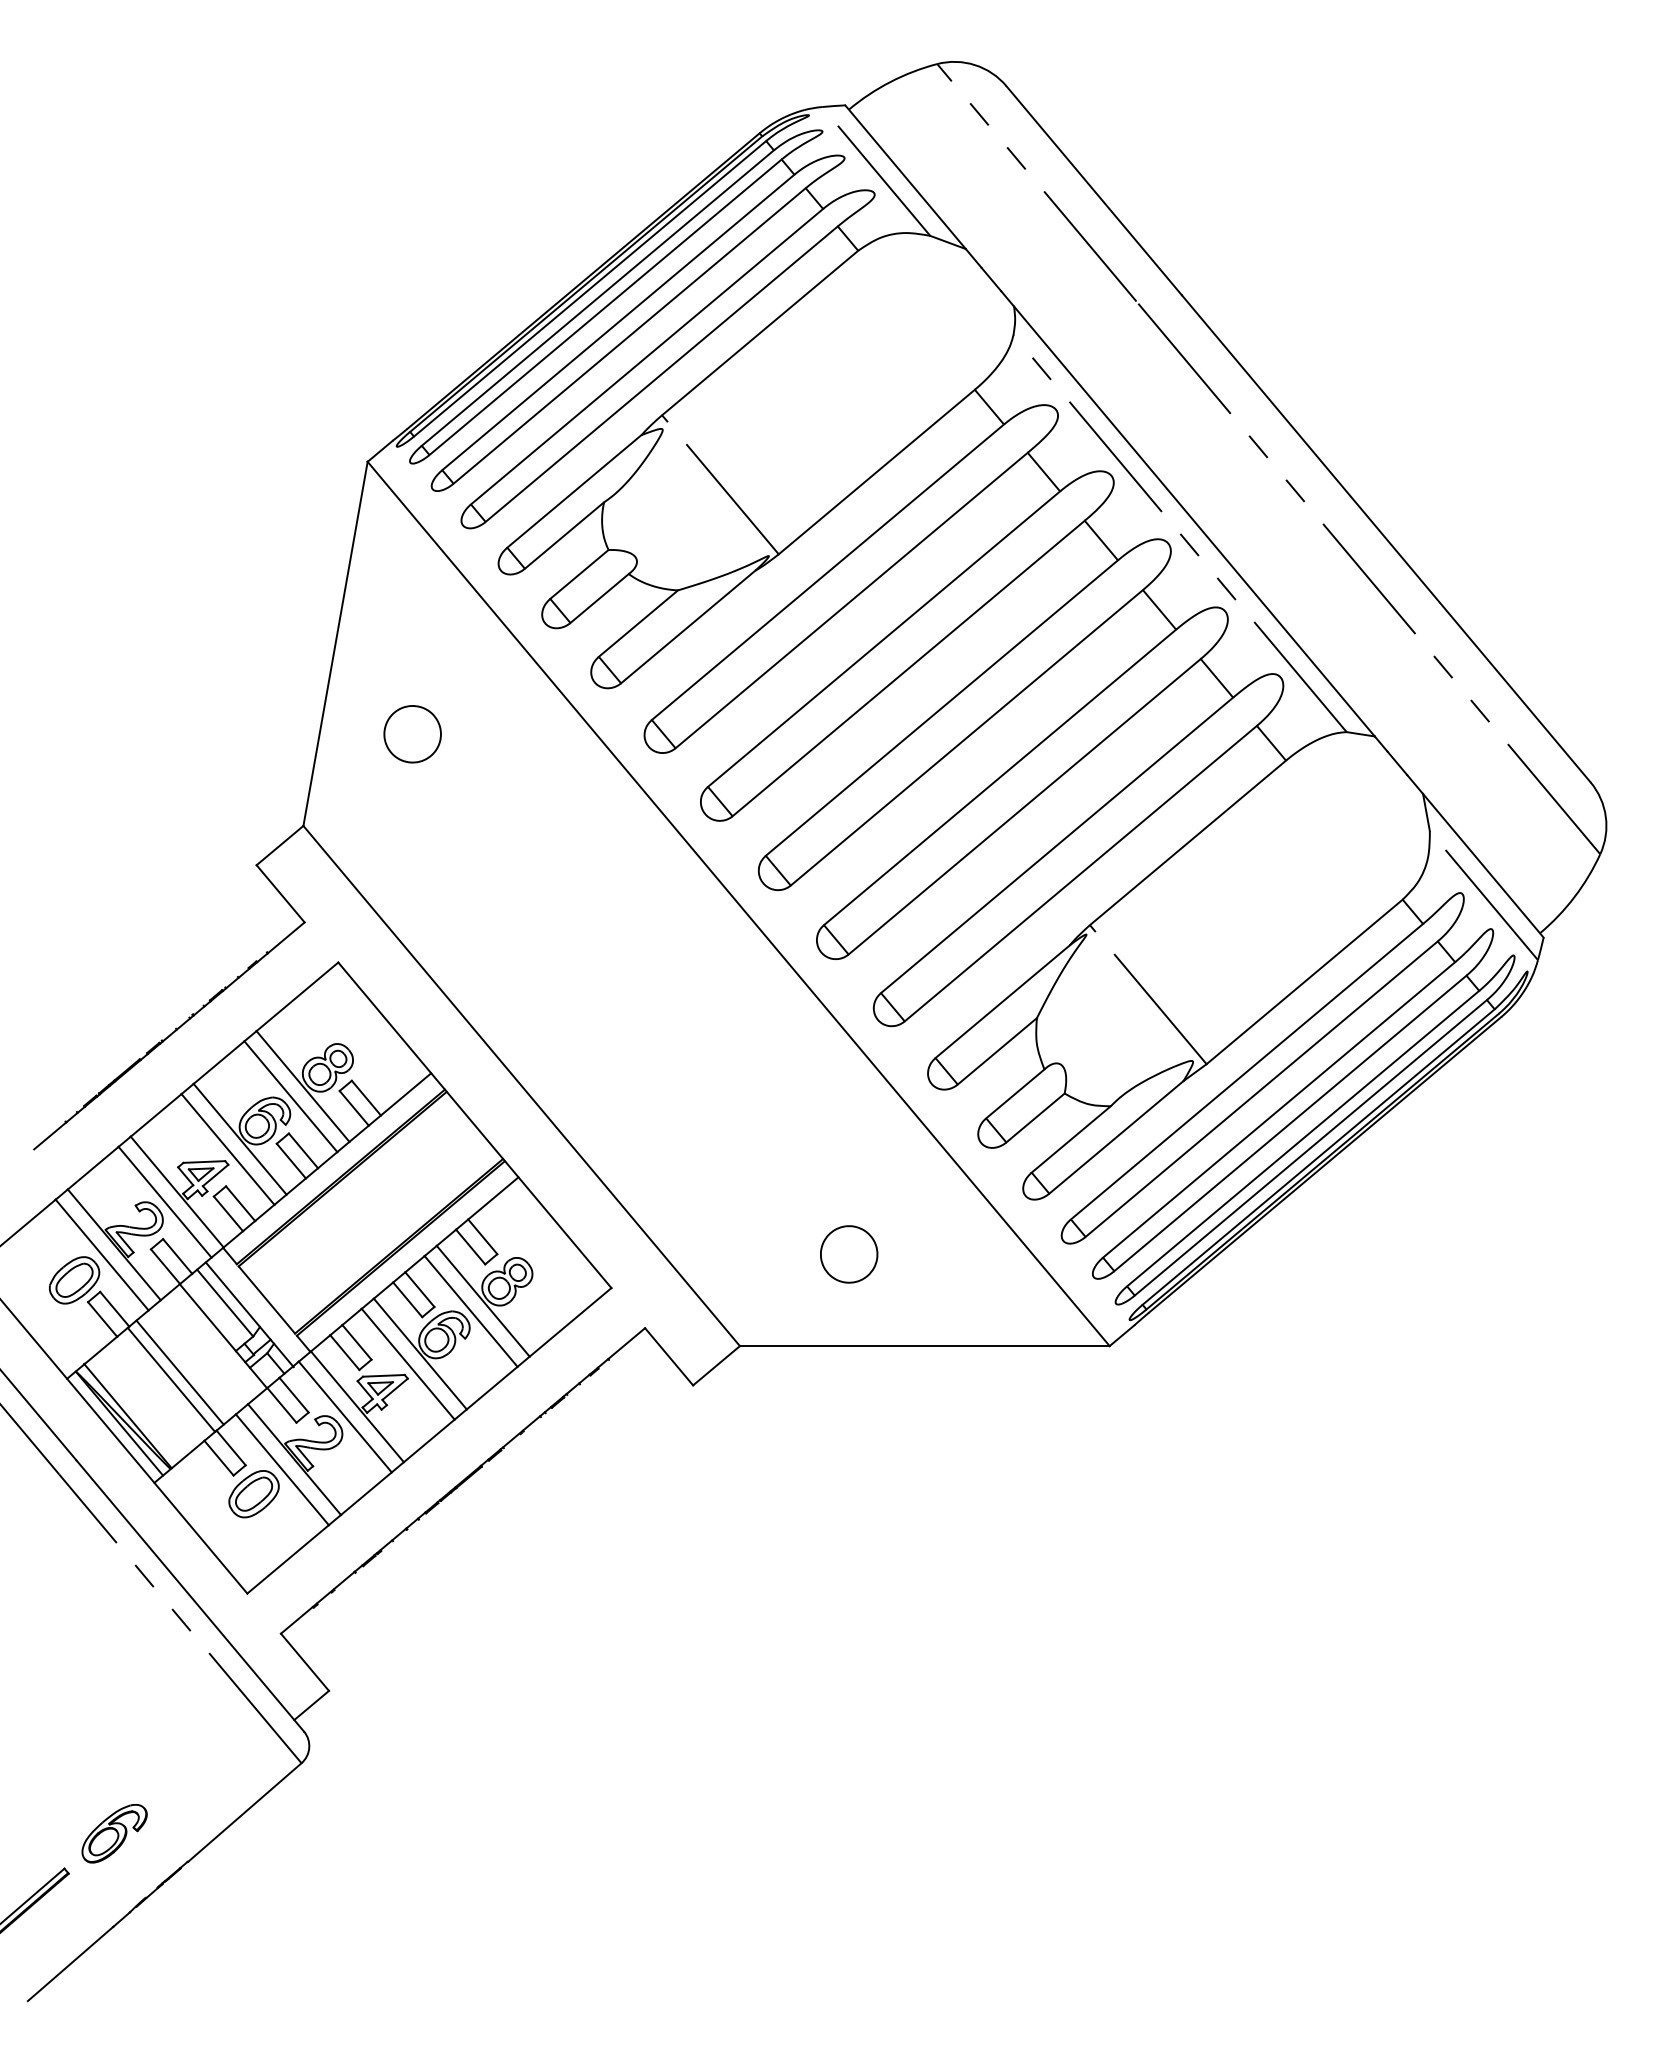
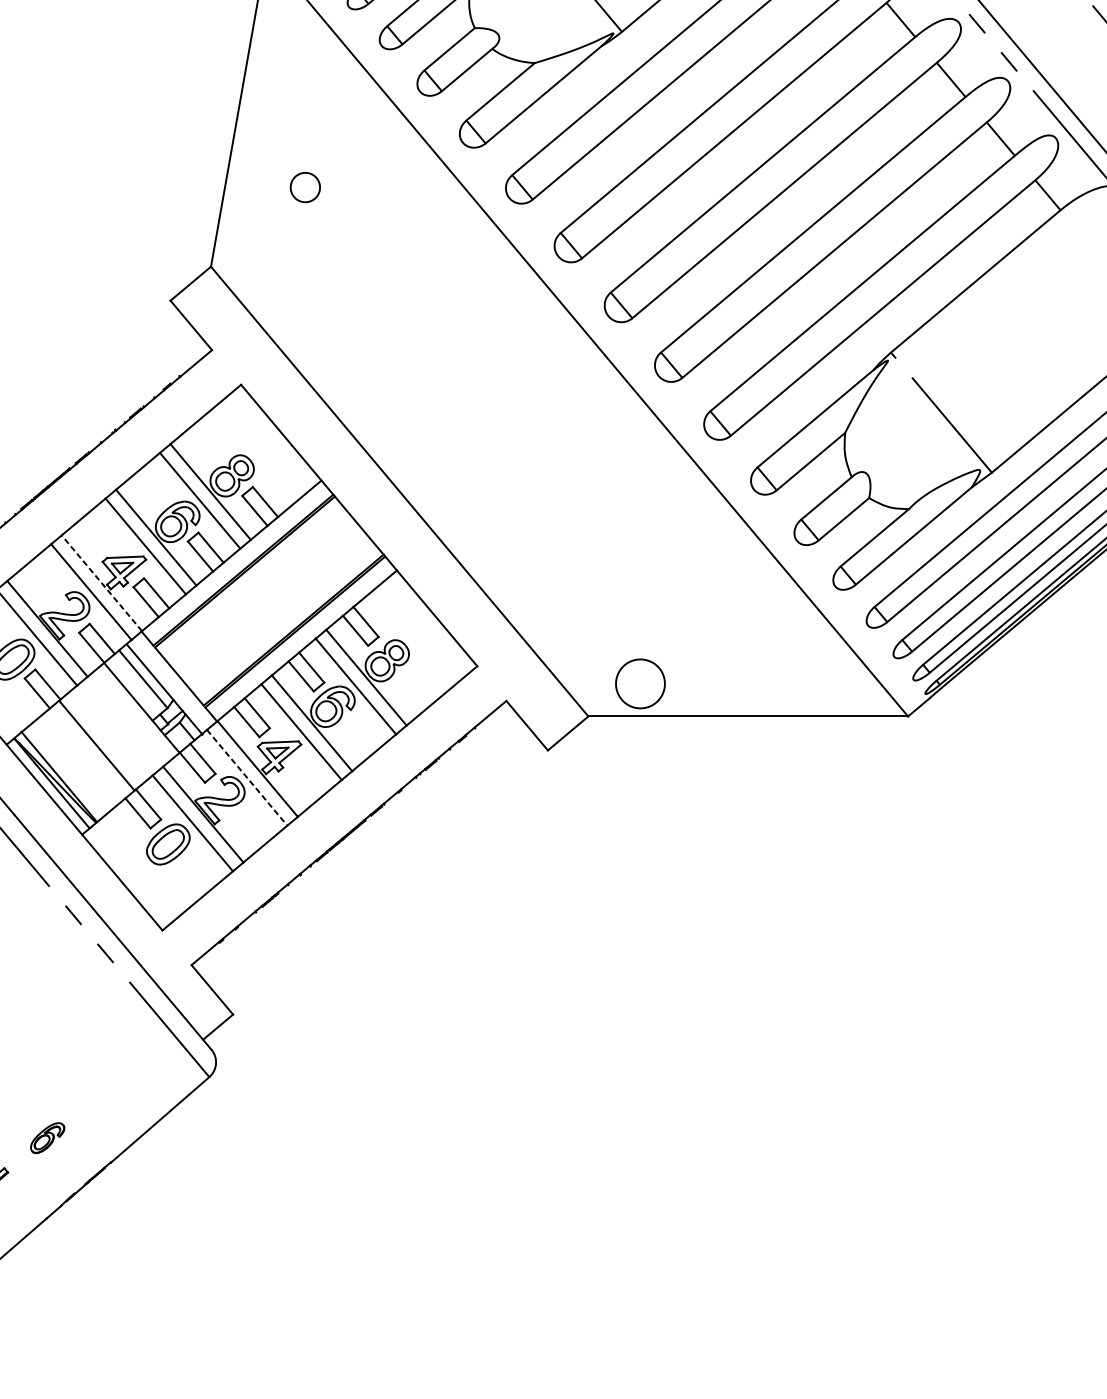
part: (412, 734) -> (305, 187), size x0.6
line: (176, 1191) -> (101, 582), solid -> dashed
part: (849, 1254) -> (640, 683), moved
line: (179, 1372) -> (103, 739), removed
line: (345, 1417) -> (247, 778), solid -> dashed
part: (114, 1833) -> (47, 1137), size x0.6

